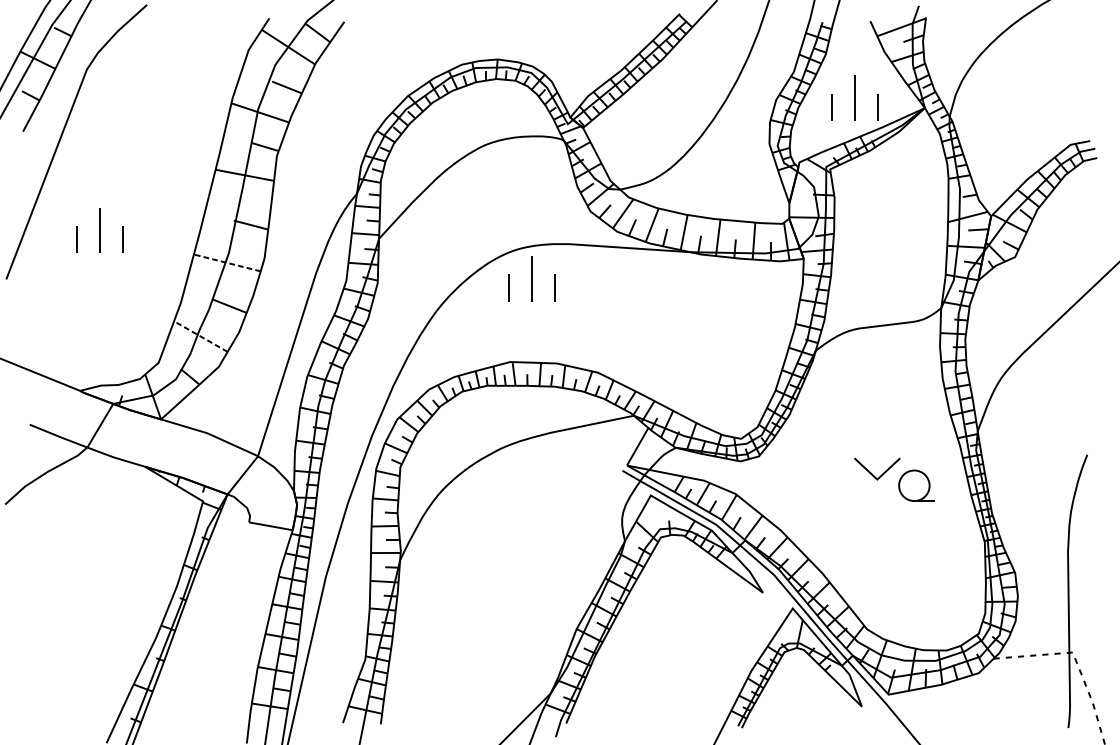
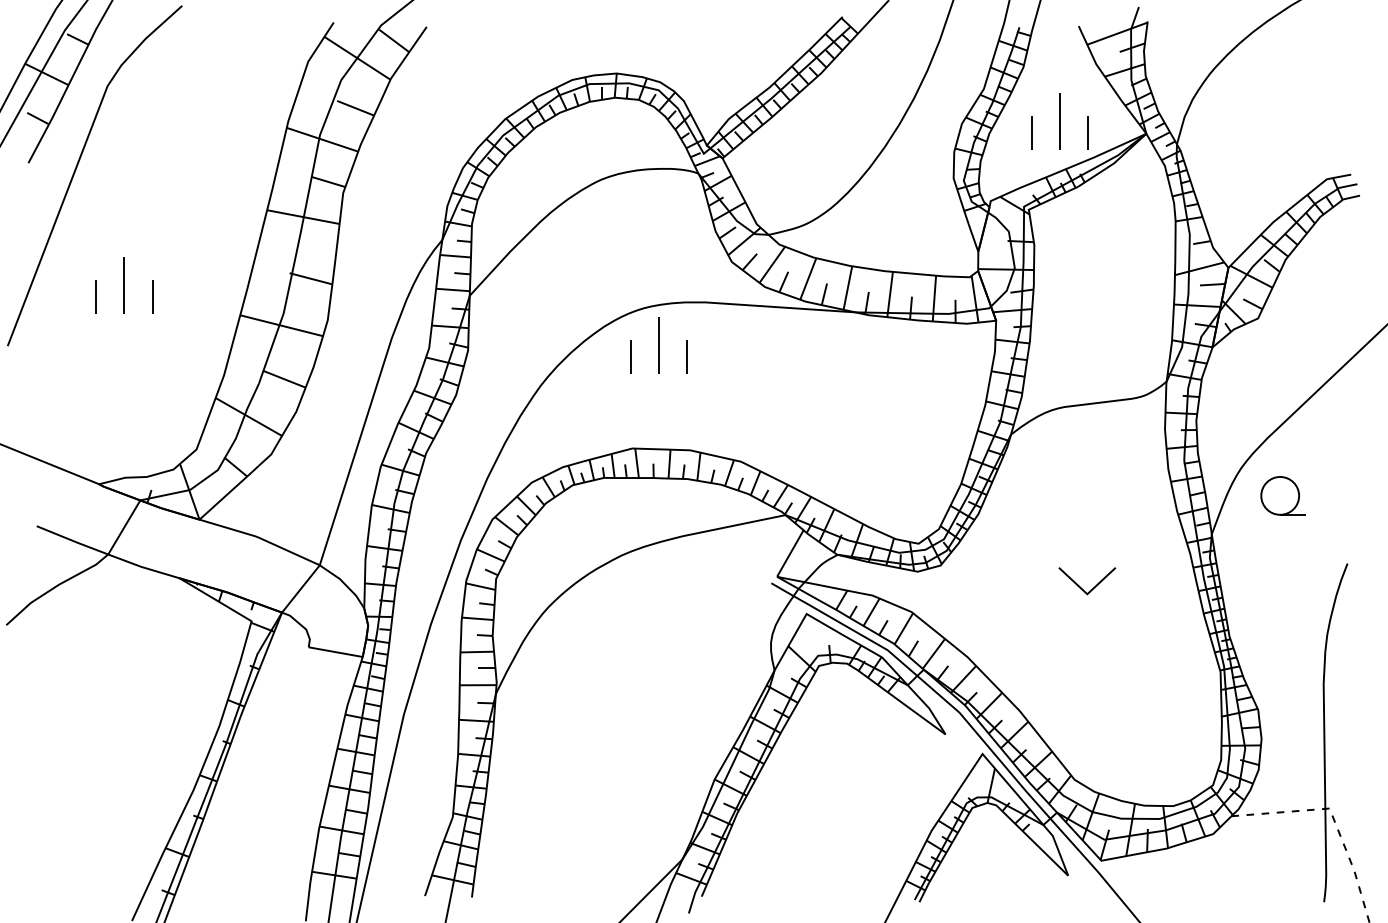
line: (227, 262) -> (281, 325), dashed -> solid
line: (200, 336) -> (248, 416), dashed -> solid
part: (916, 485) -> (1282, 495), moved

